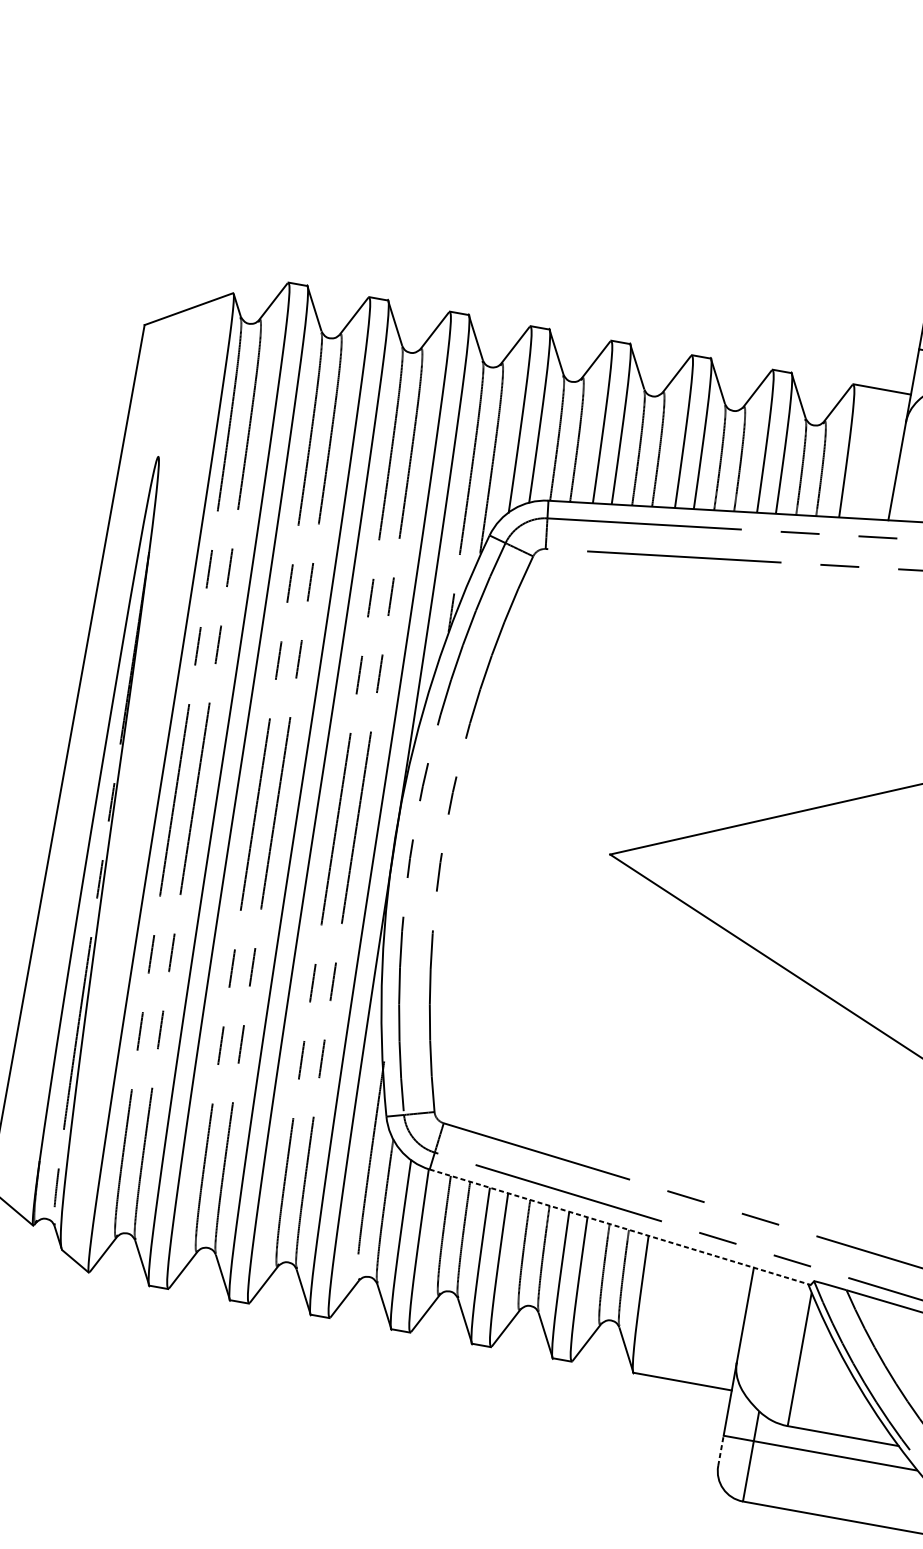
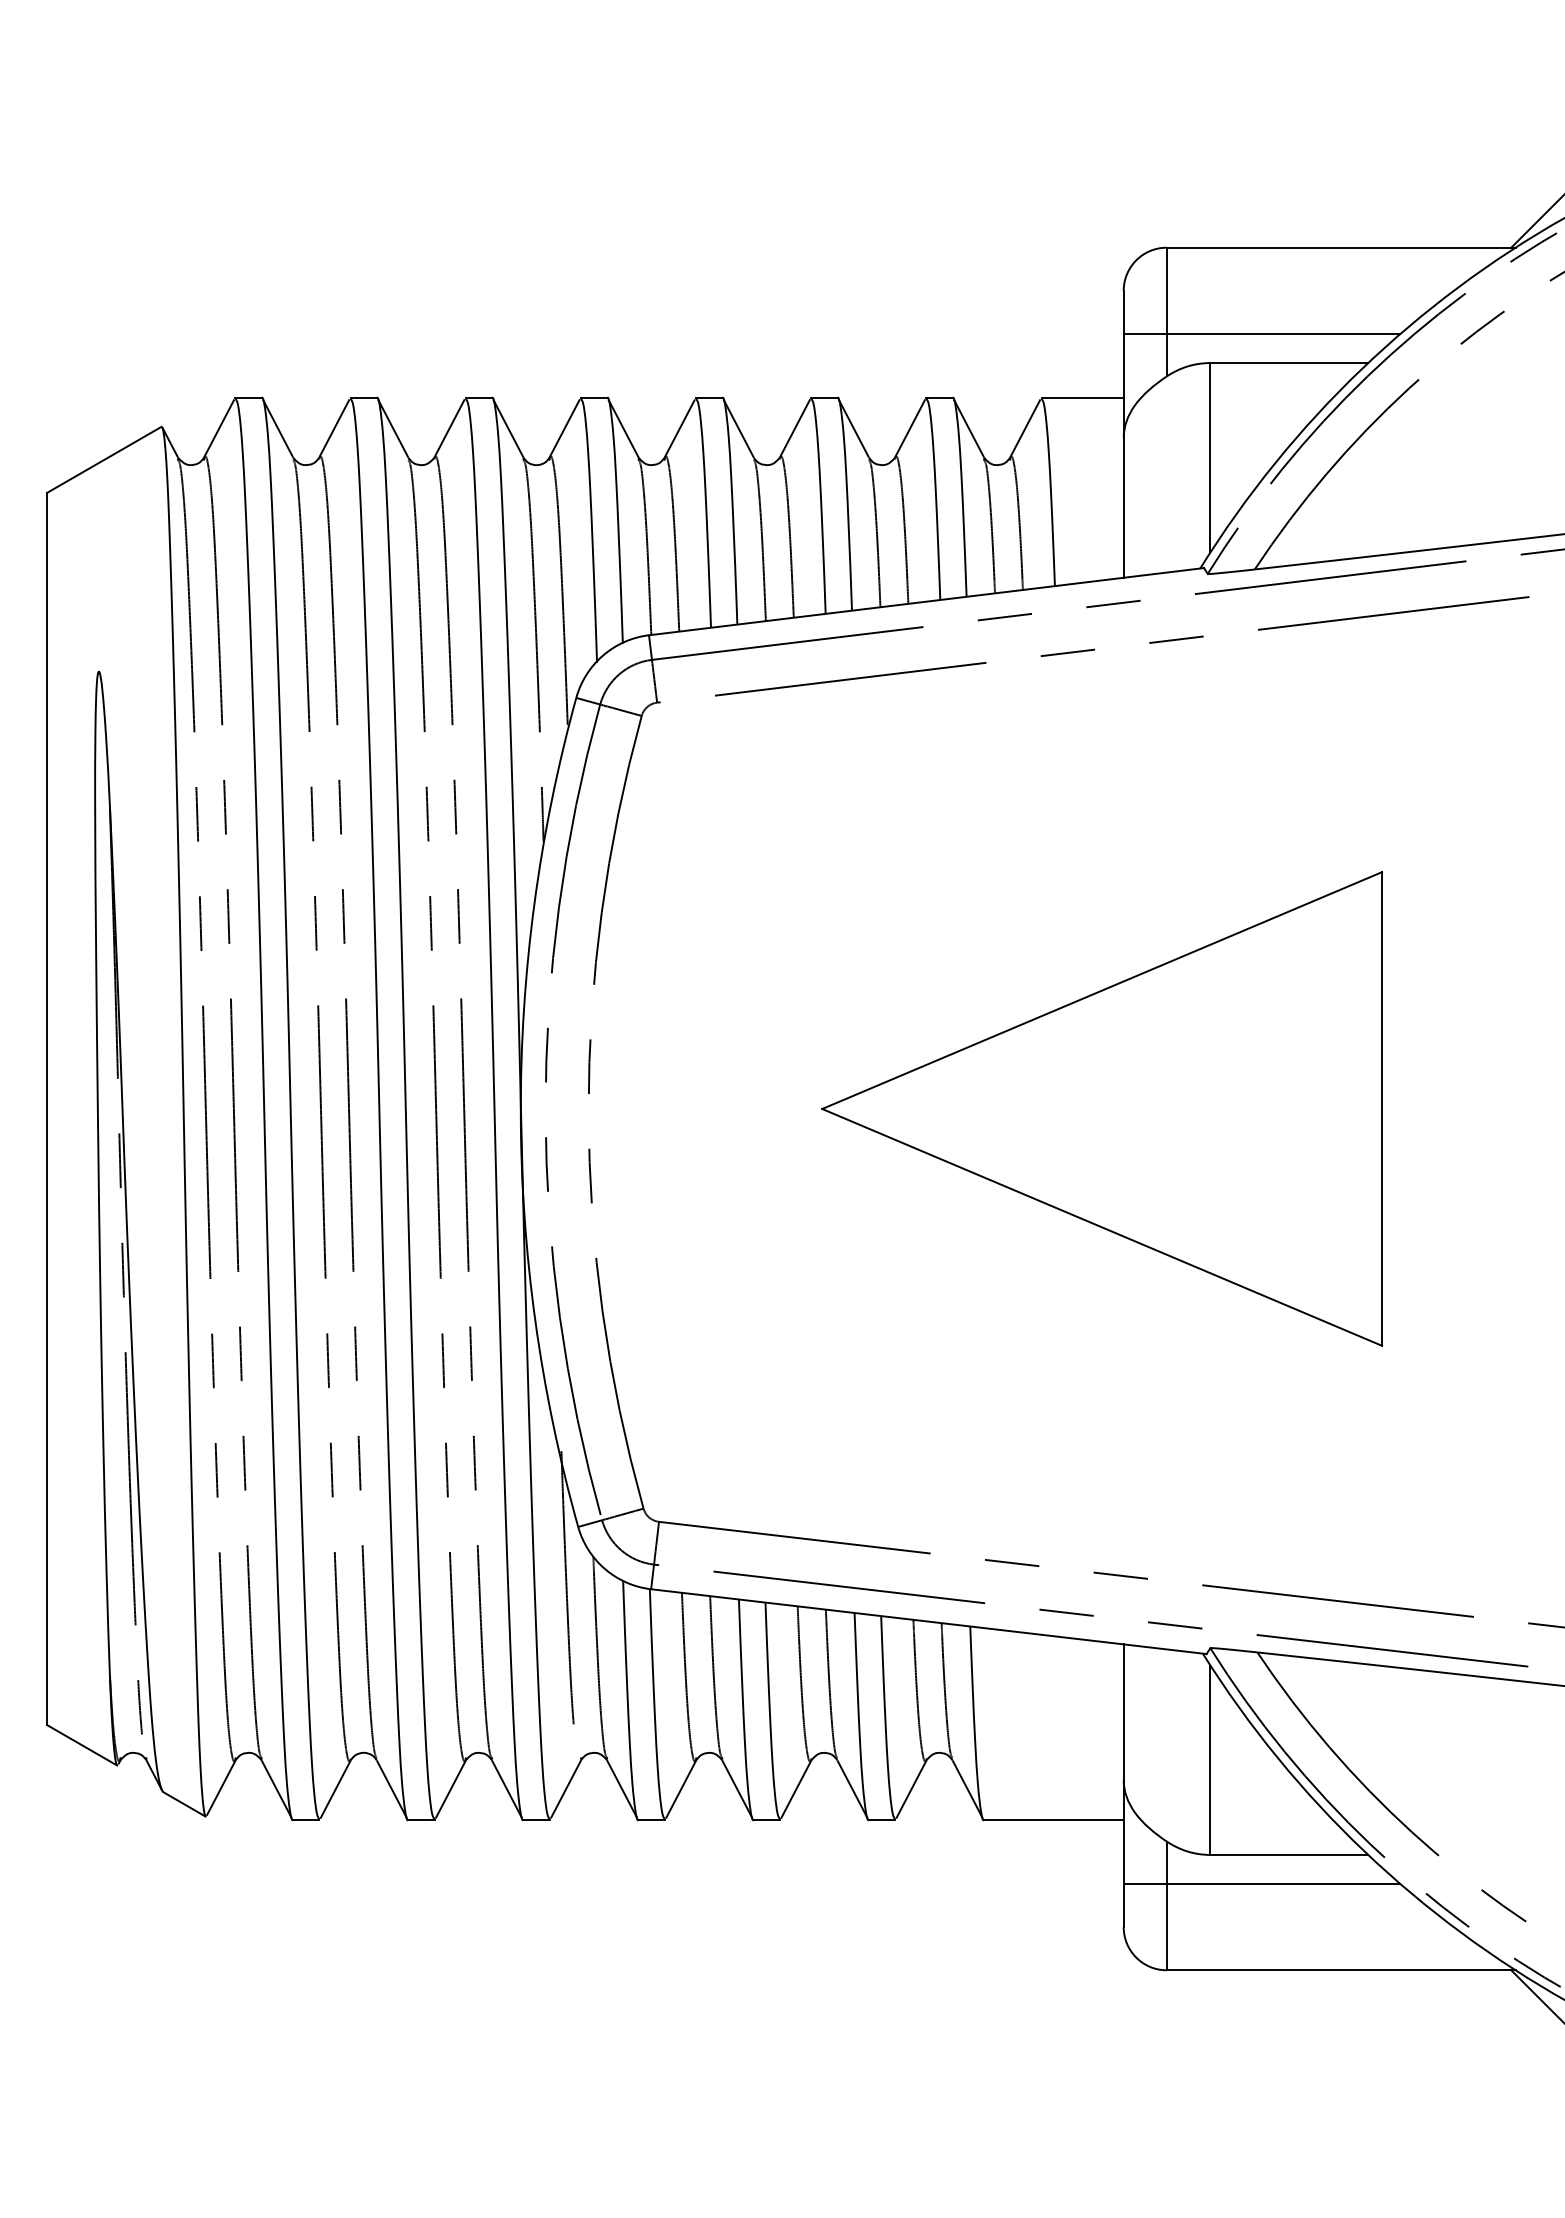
line: (619, 1227) -> (928, 1621), dashed -> solid
line: (720, 1450) -> (1123, 1905), dashed -> solid

